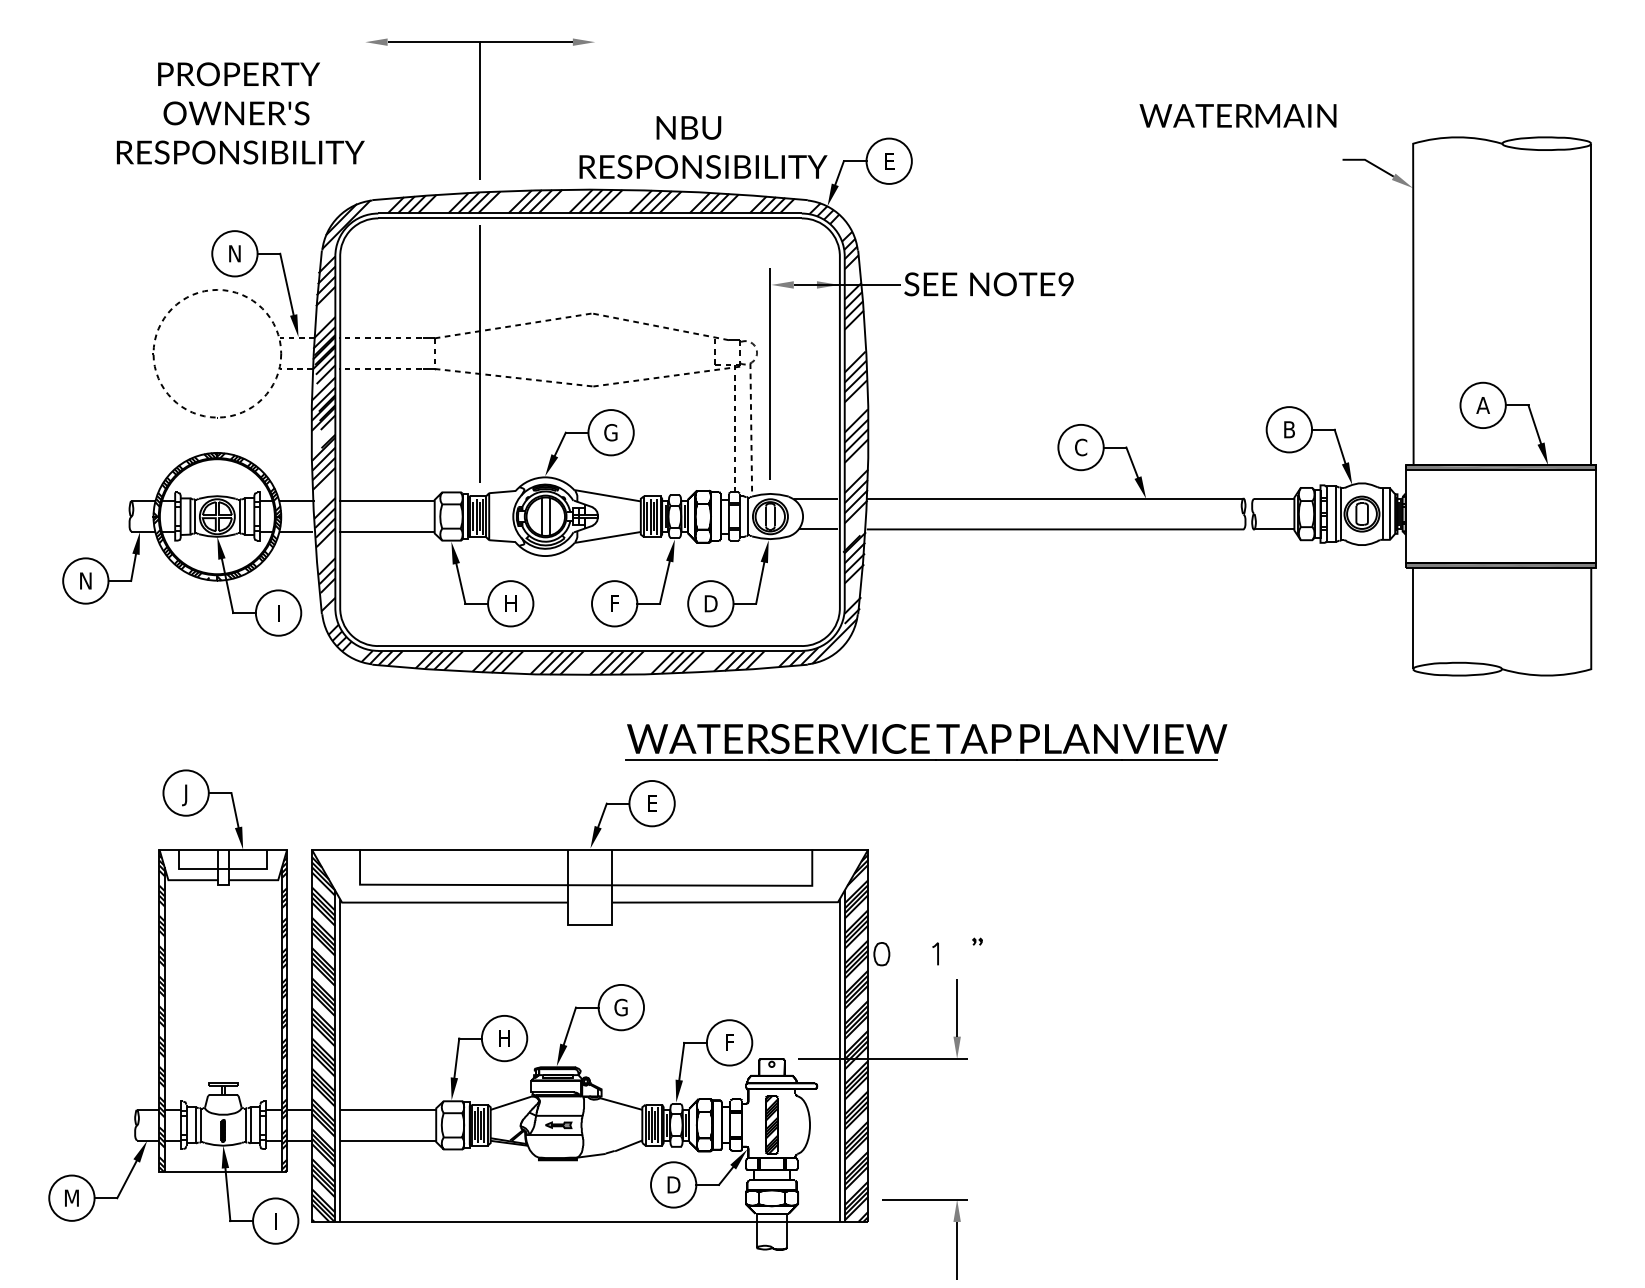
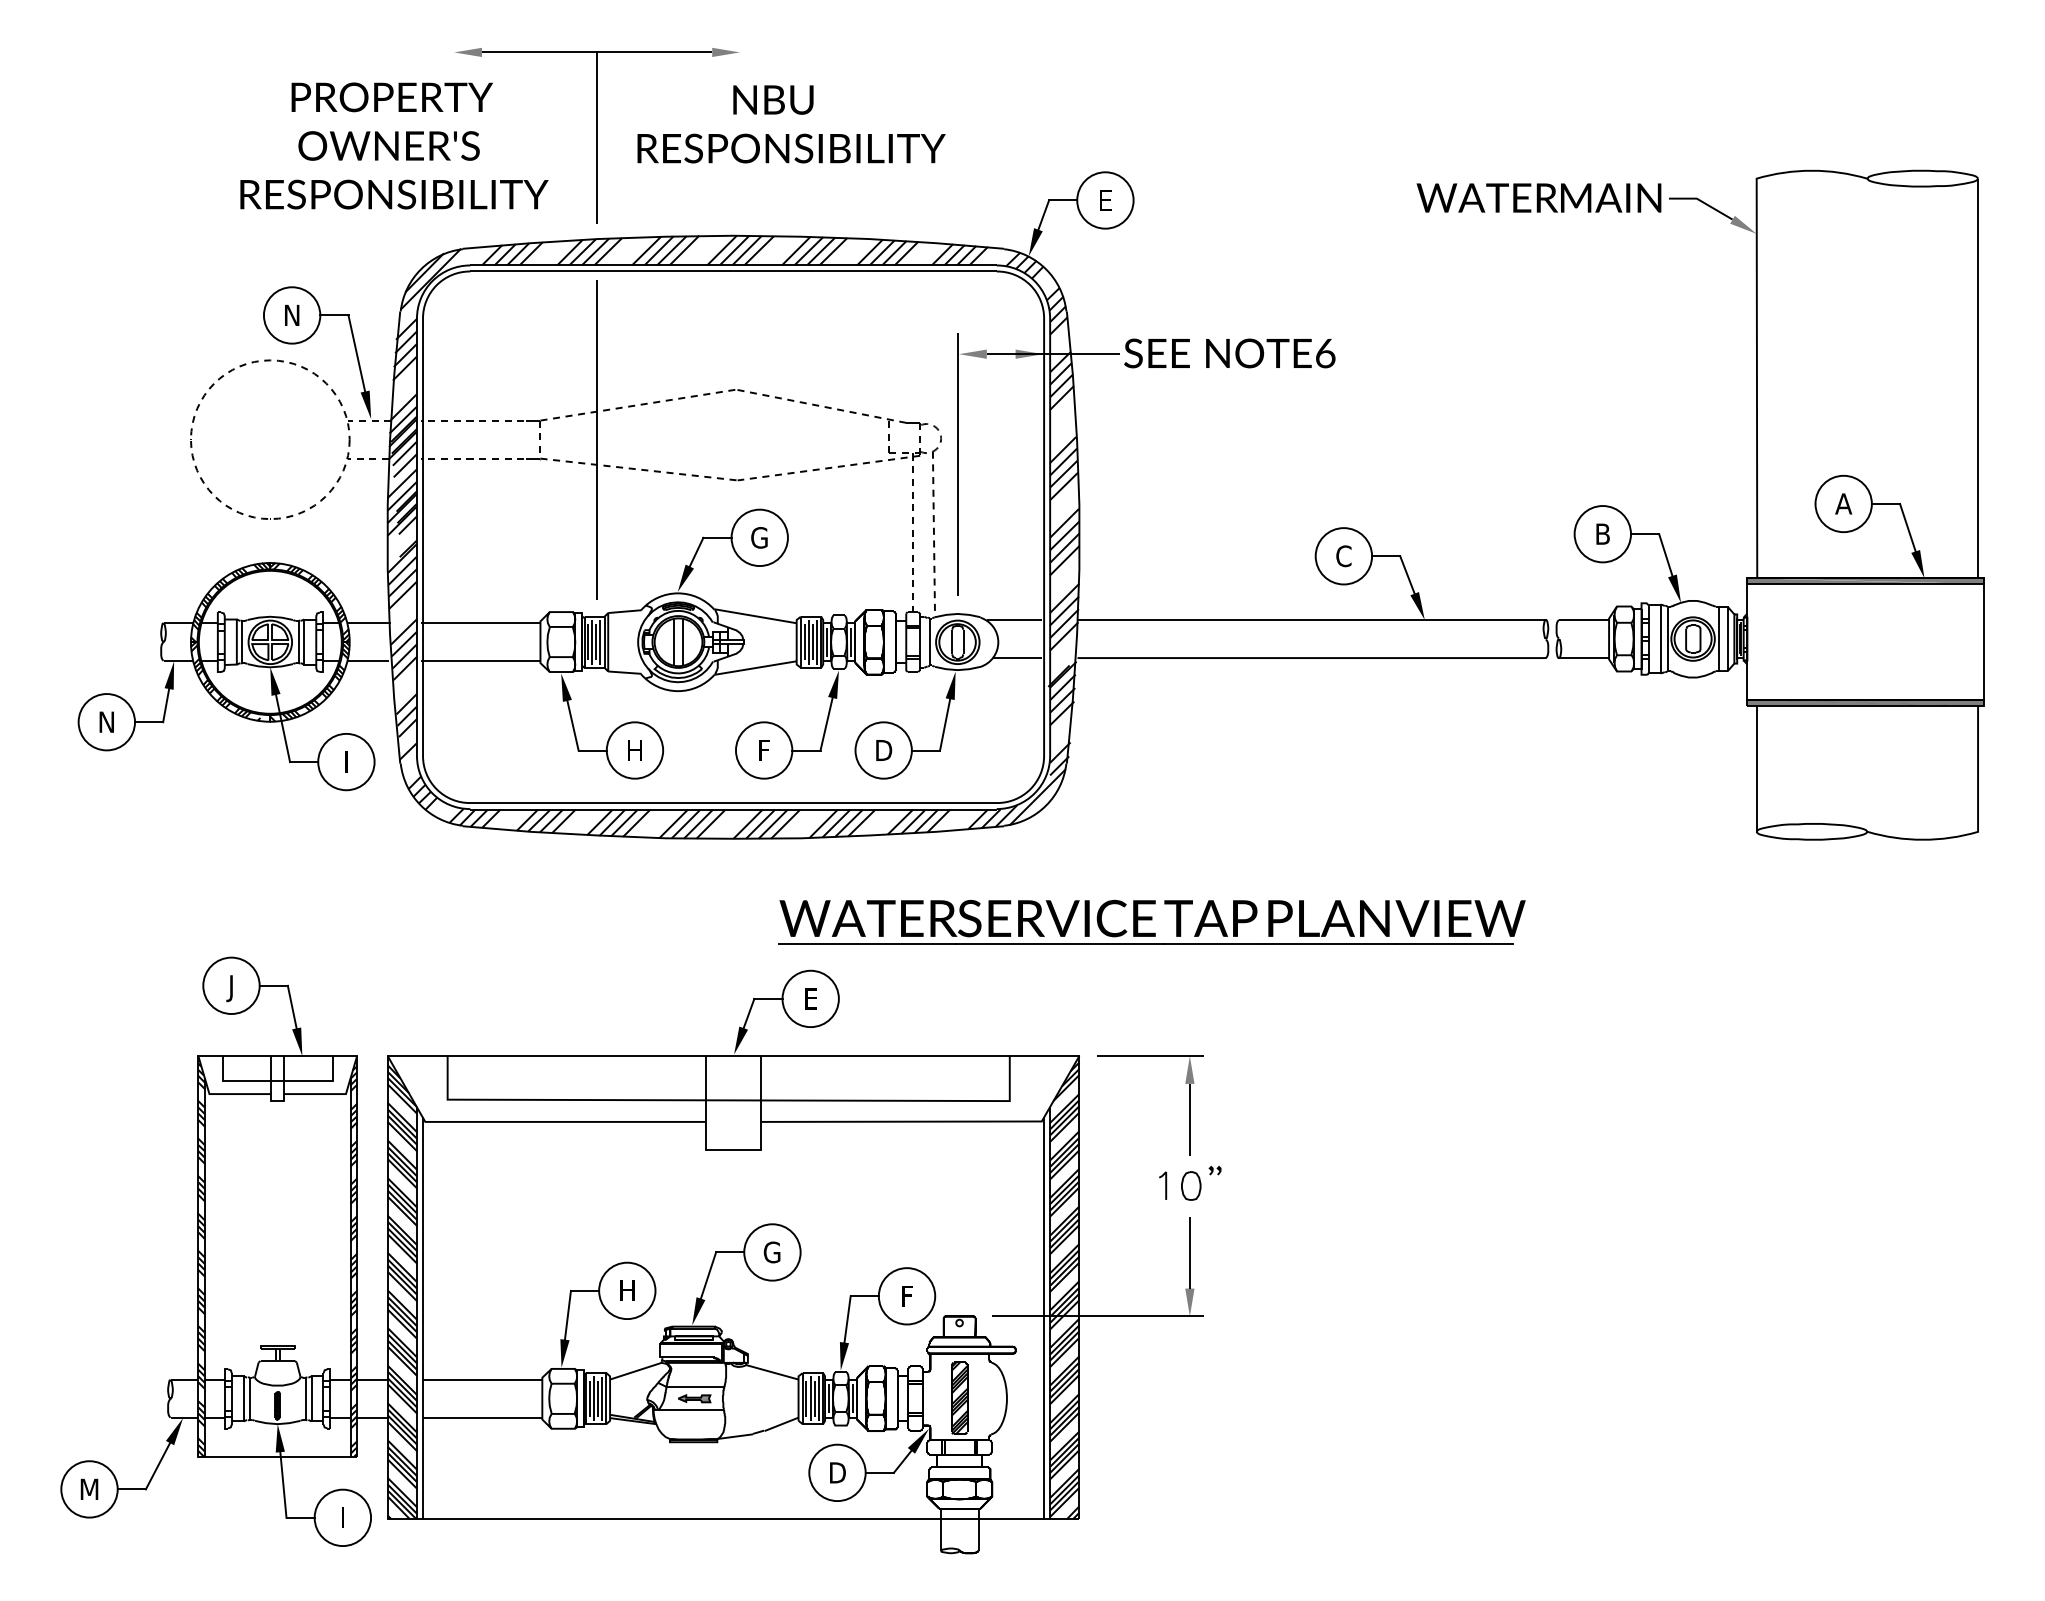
text: (240, 113) -> (394, 145), moved
text: (1237, 115) -> (1538, 197), moved
text: (703, 147) -> (791, 124), moved
text: (1066, 284) -> (1325, 353), 9 -> 6
part: (882, 953) -> (1191, 1185), moved
part: (956, 1239) -> (1189, 1105), moved

